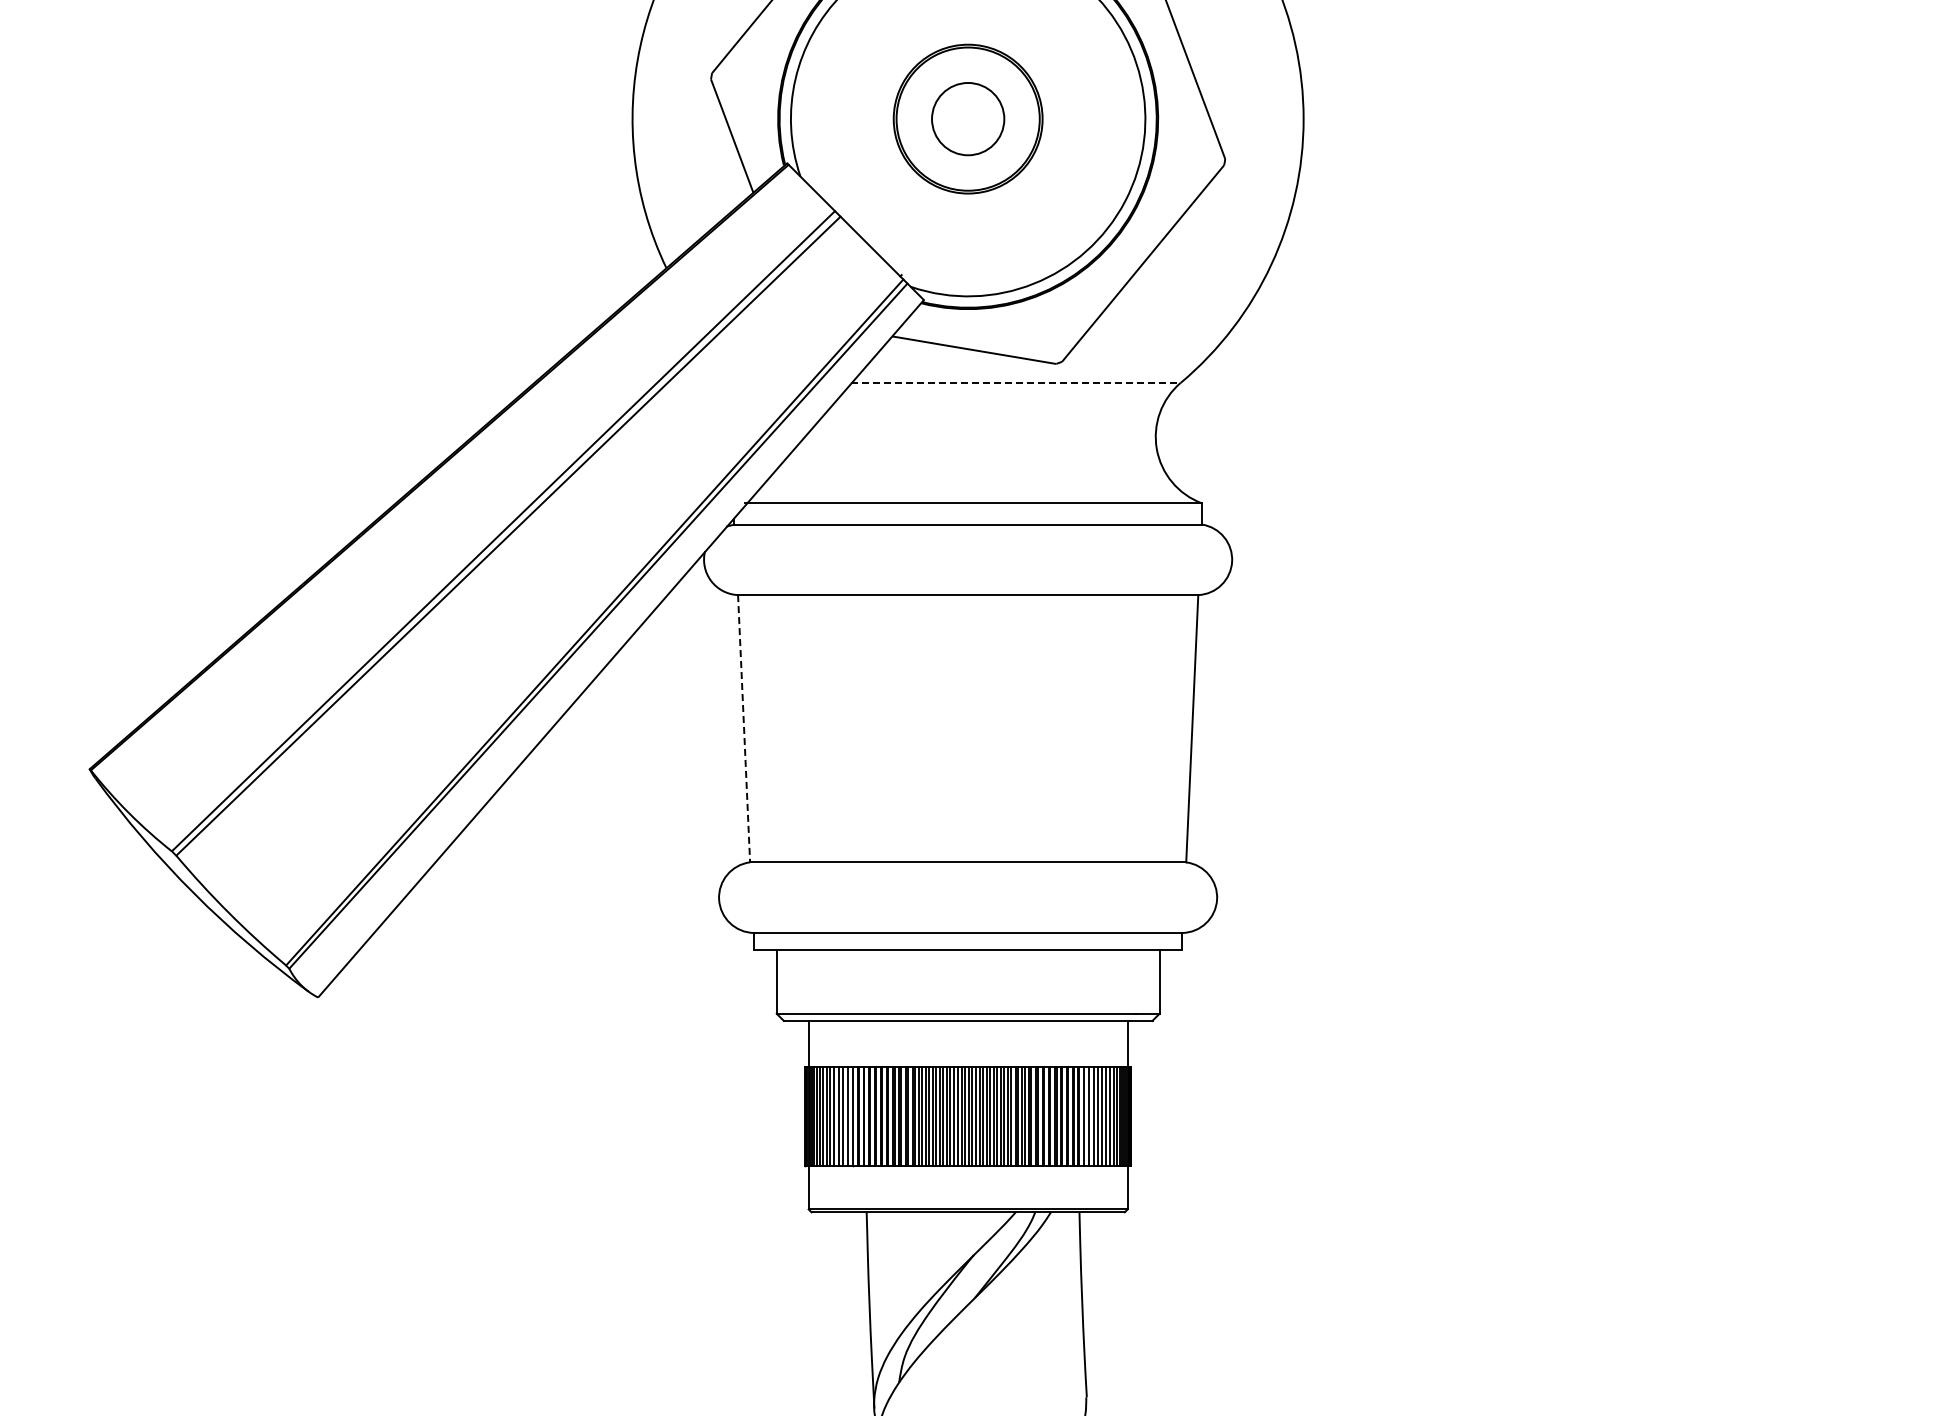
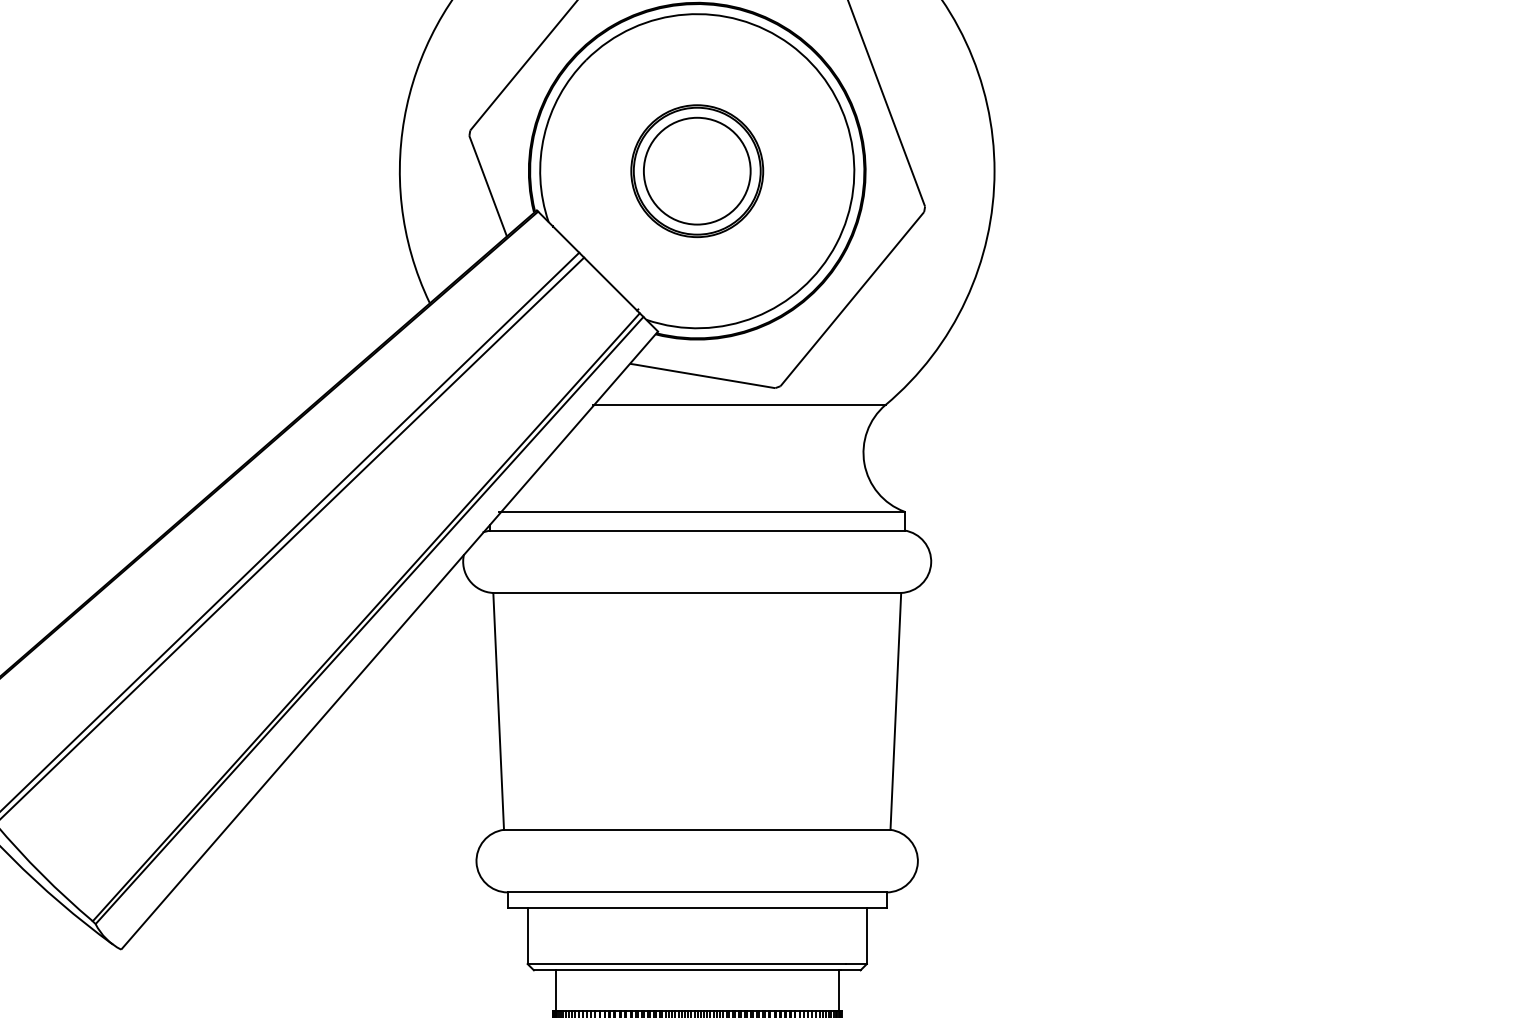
circle: (967, 118) -> (696, 170), size x1.67
line: (1015, 382) -> (739, 404), dashed -> solid
line: (744, 728) -> (499, 711), dashed -> solid

